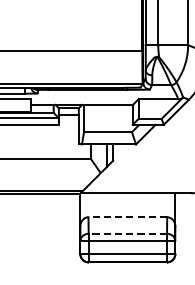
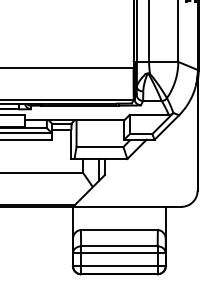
line: (126, 217) -> (118, 230), dashed -> solid
line: (126, 233) -> (118, 246), dashed -> solid

